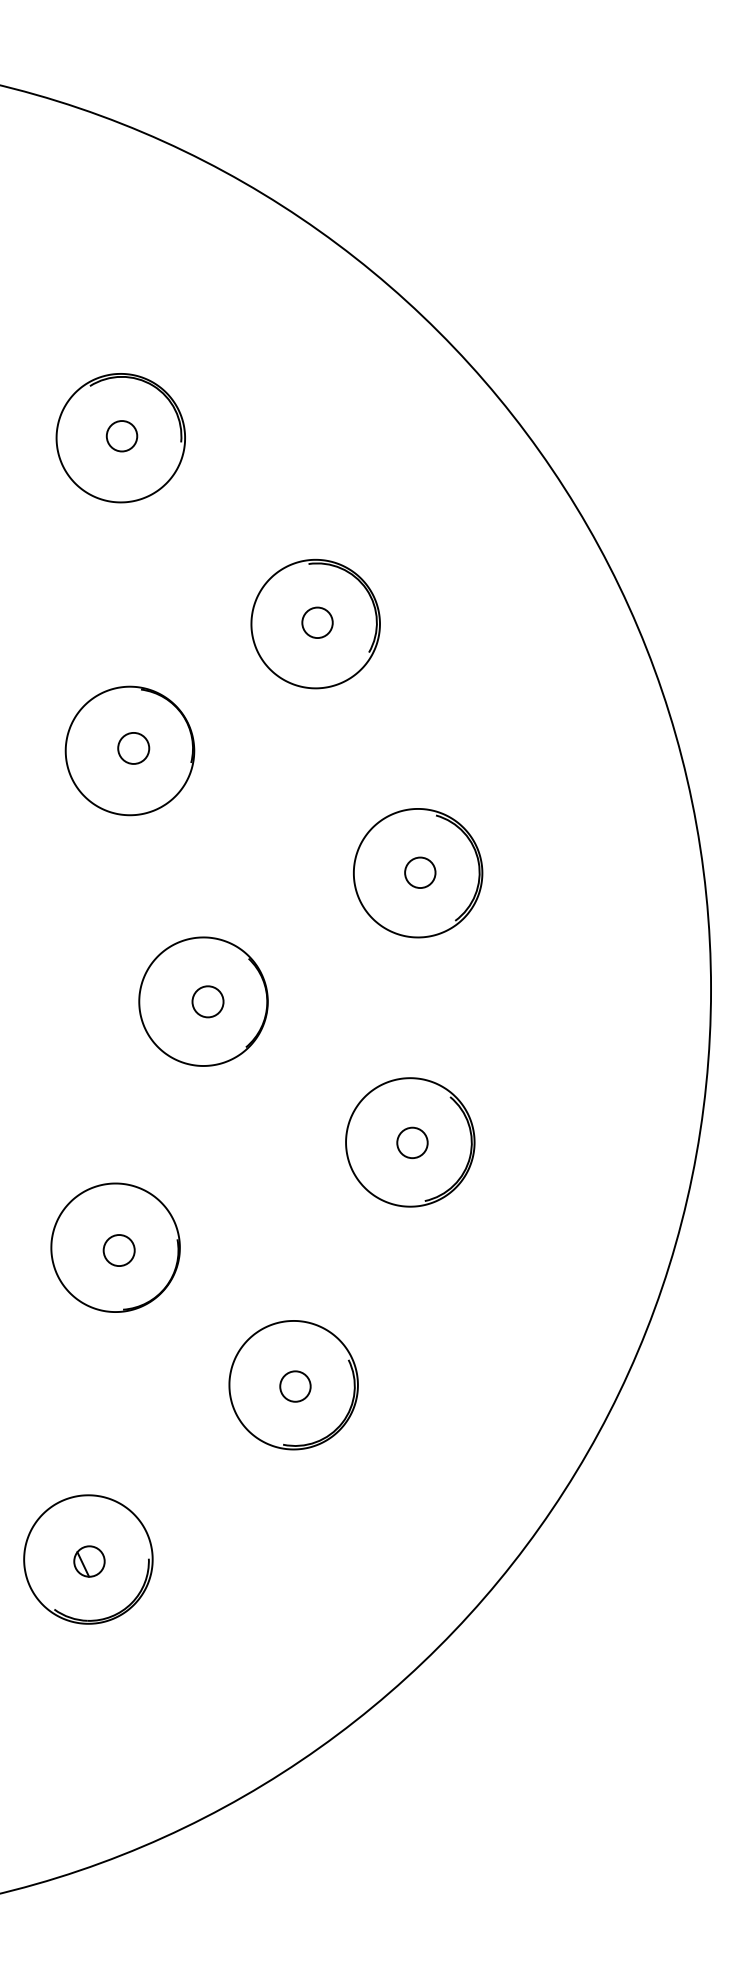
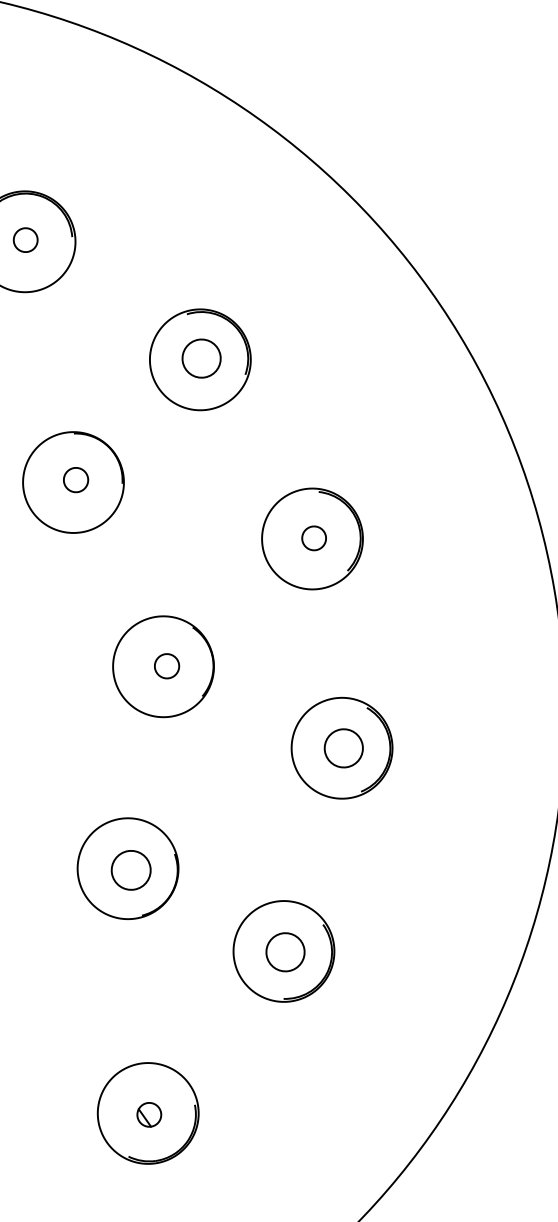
circle: (317, 622) -> (201, 358), size x1.6
circle: (412, 1142) -> (343, 748), size x1.6
circle: (118, 1250) -> (130, 870), size x1.6
circle: (295, 1386) -> (285, 952), size x1.6

